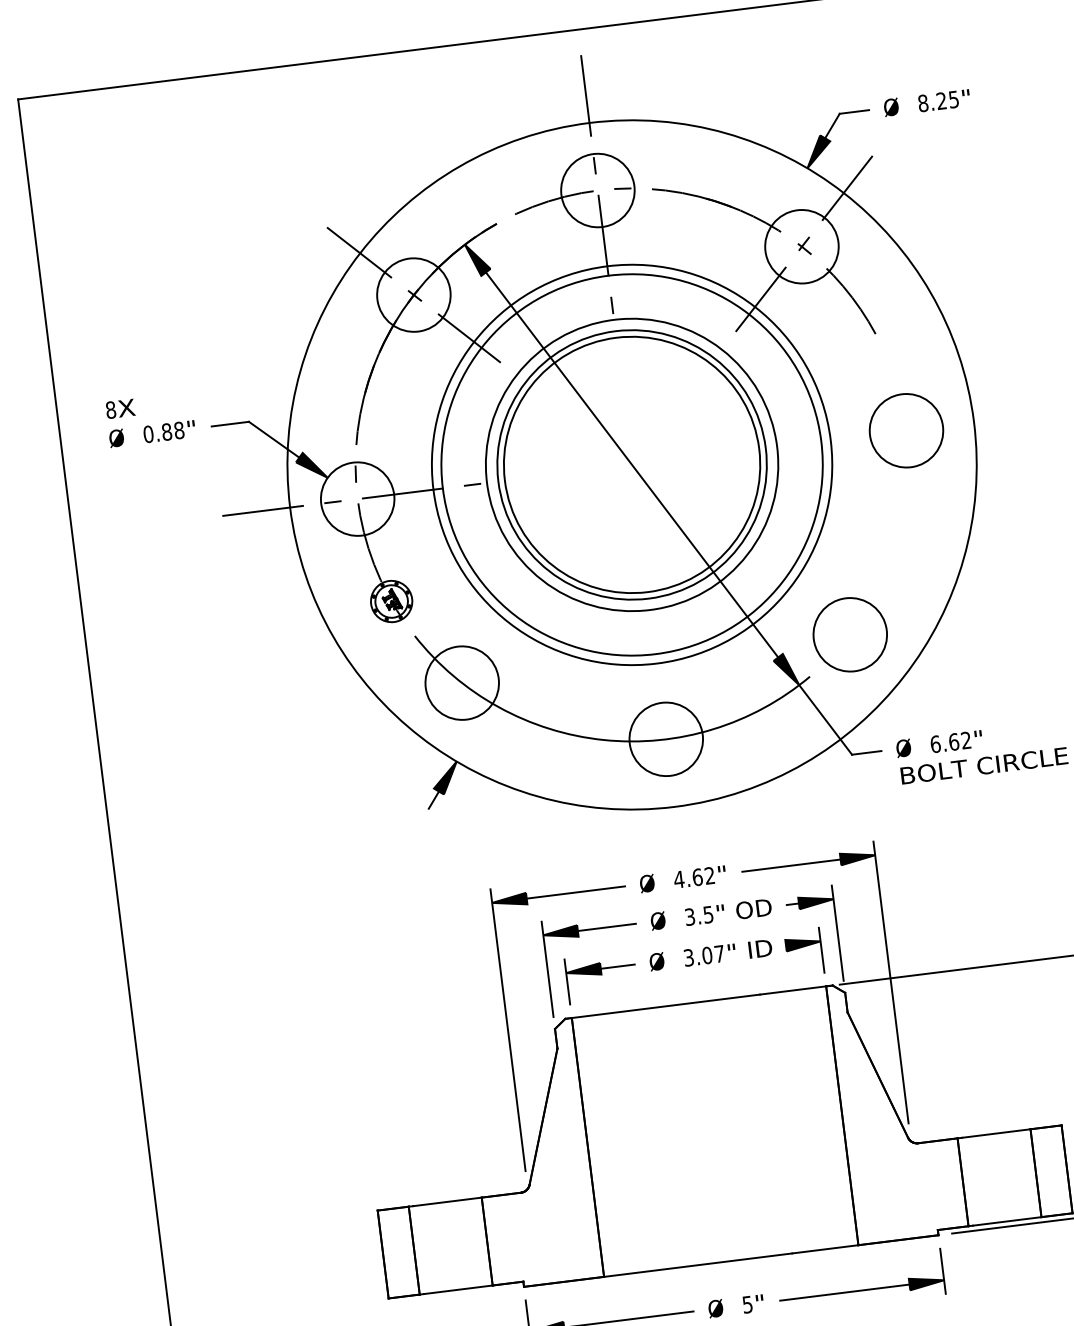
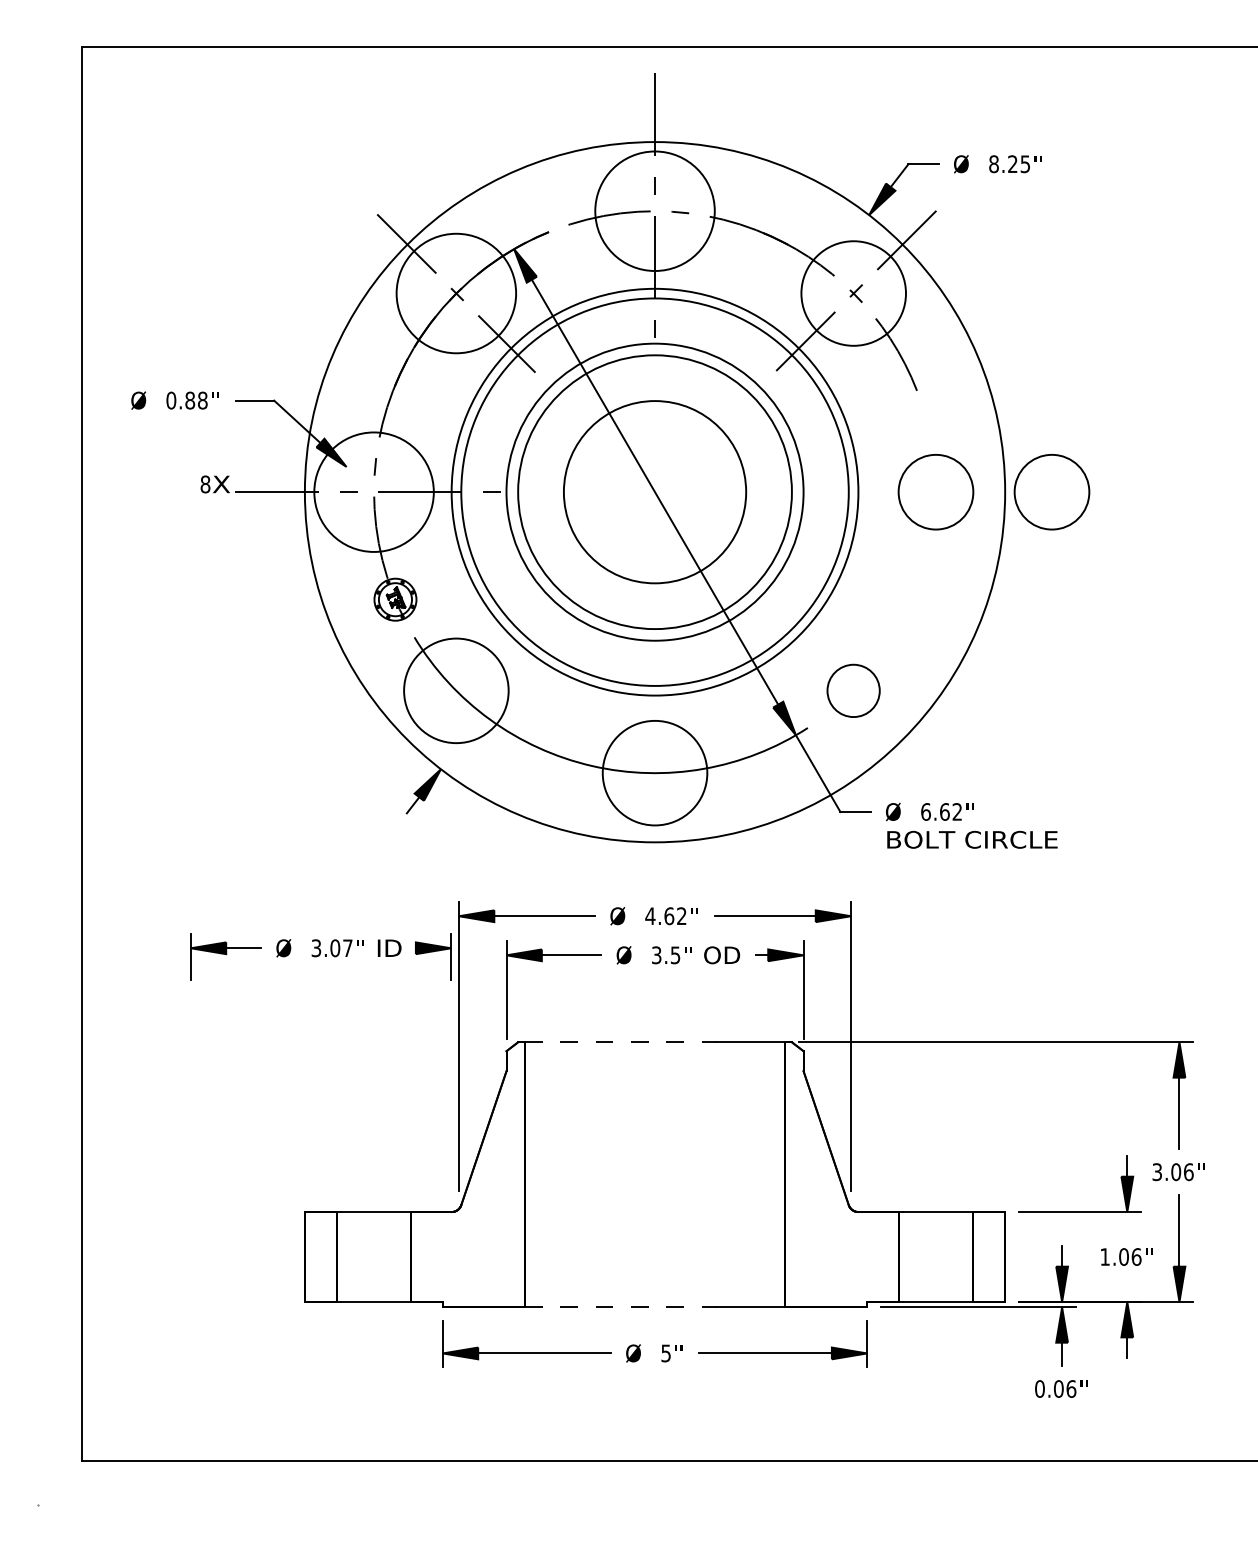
circle: (597, 189) -> (654, 210), size x1.6
circle: (801, 246) -> (853, 293), size x1.4
circle: (414, 295) -> (456, 293), size x1.6
text: (119, 409) -> (214, 484), moved
circle: (1019, 417) -> (1051, 492), added
circle: (631, 465) -> (654, 492), size x0.7
circle: (357, 498) -> (373, 491), size x1.6
circle: (850, 634) -> (853, 690), size x0.7
circle: (462, 682) -> (456, 690), size x1.4
circle: (665, 738) -> (654, 772), size x1.4
part: (693, 965) -> (320, 956), moved
line: (666, 1006) -> (621, 1042), solid -> dashed
line: (698, 1265) -> (621, 1307), solid -> dashed

